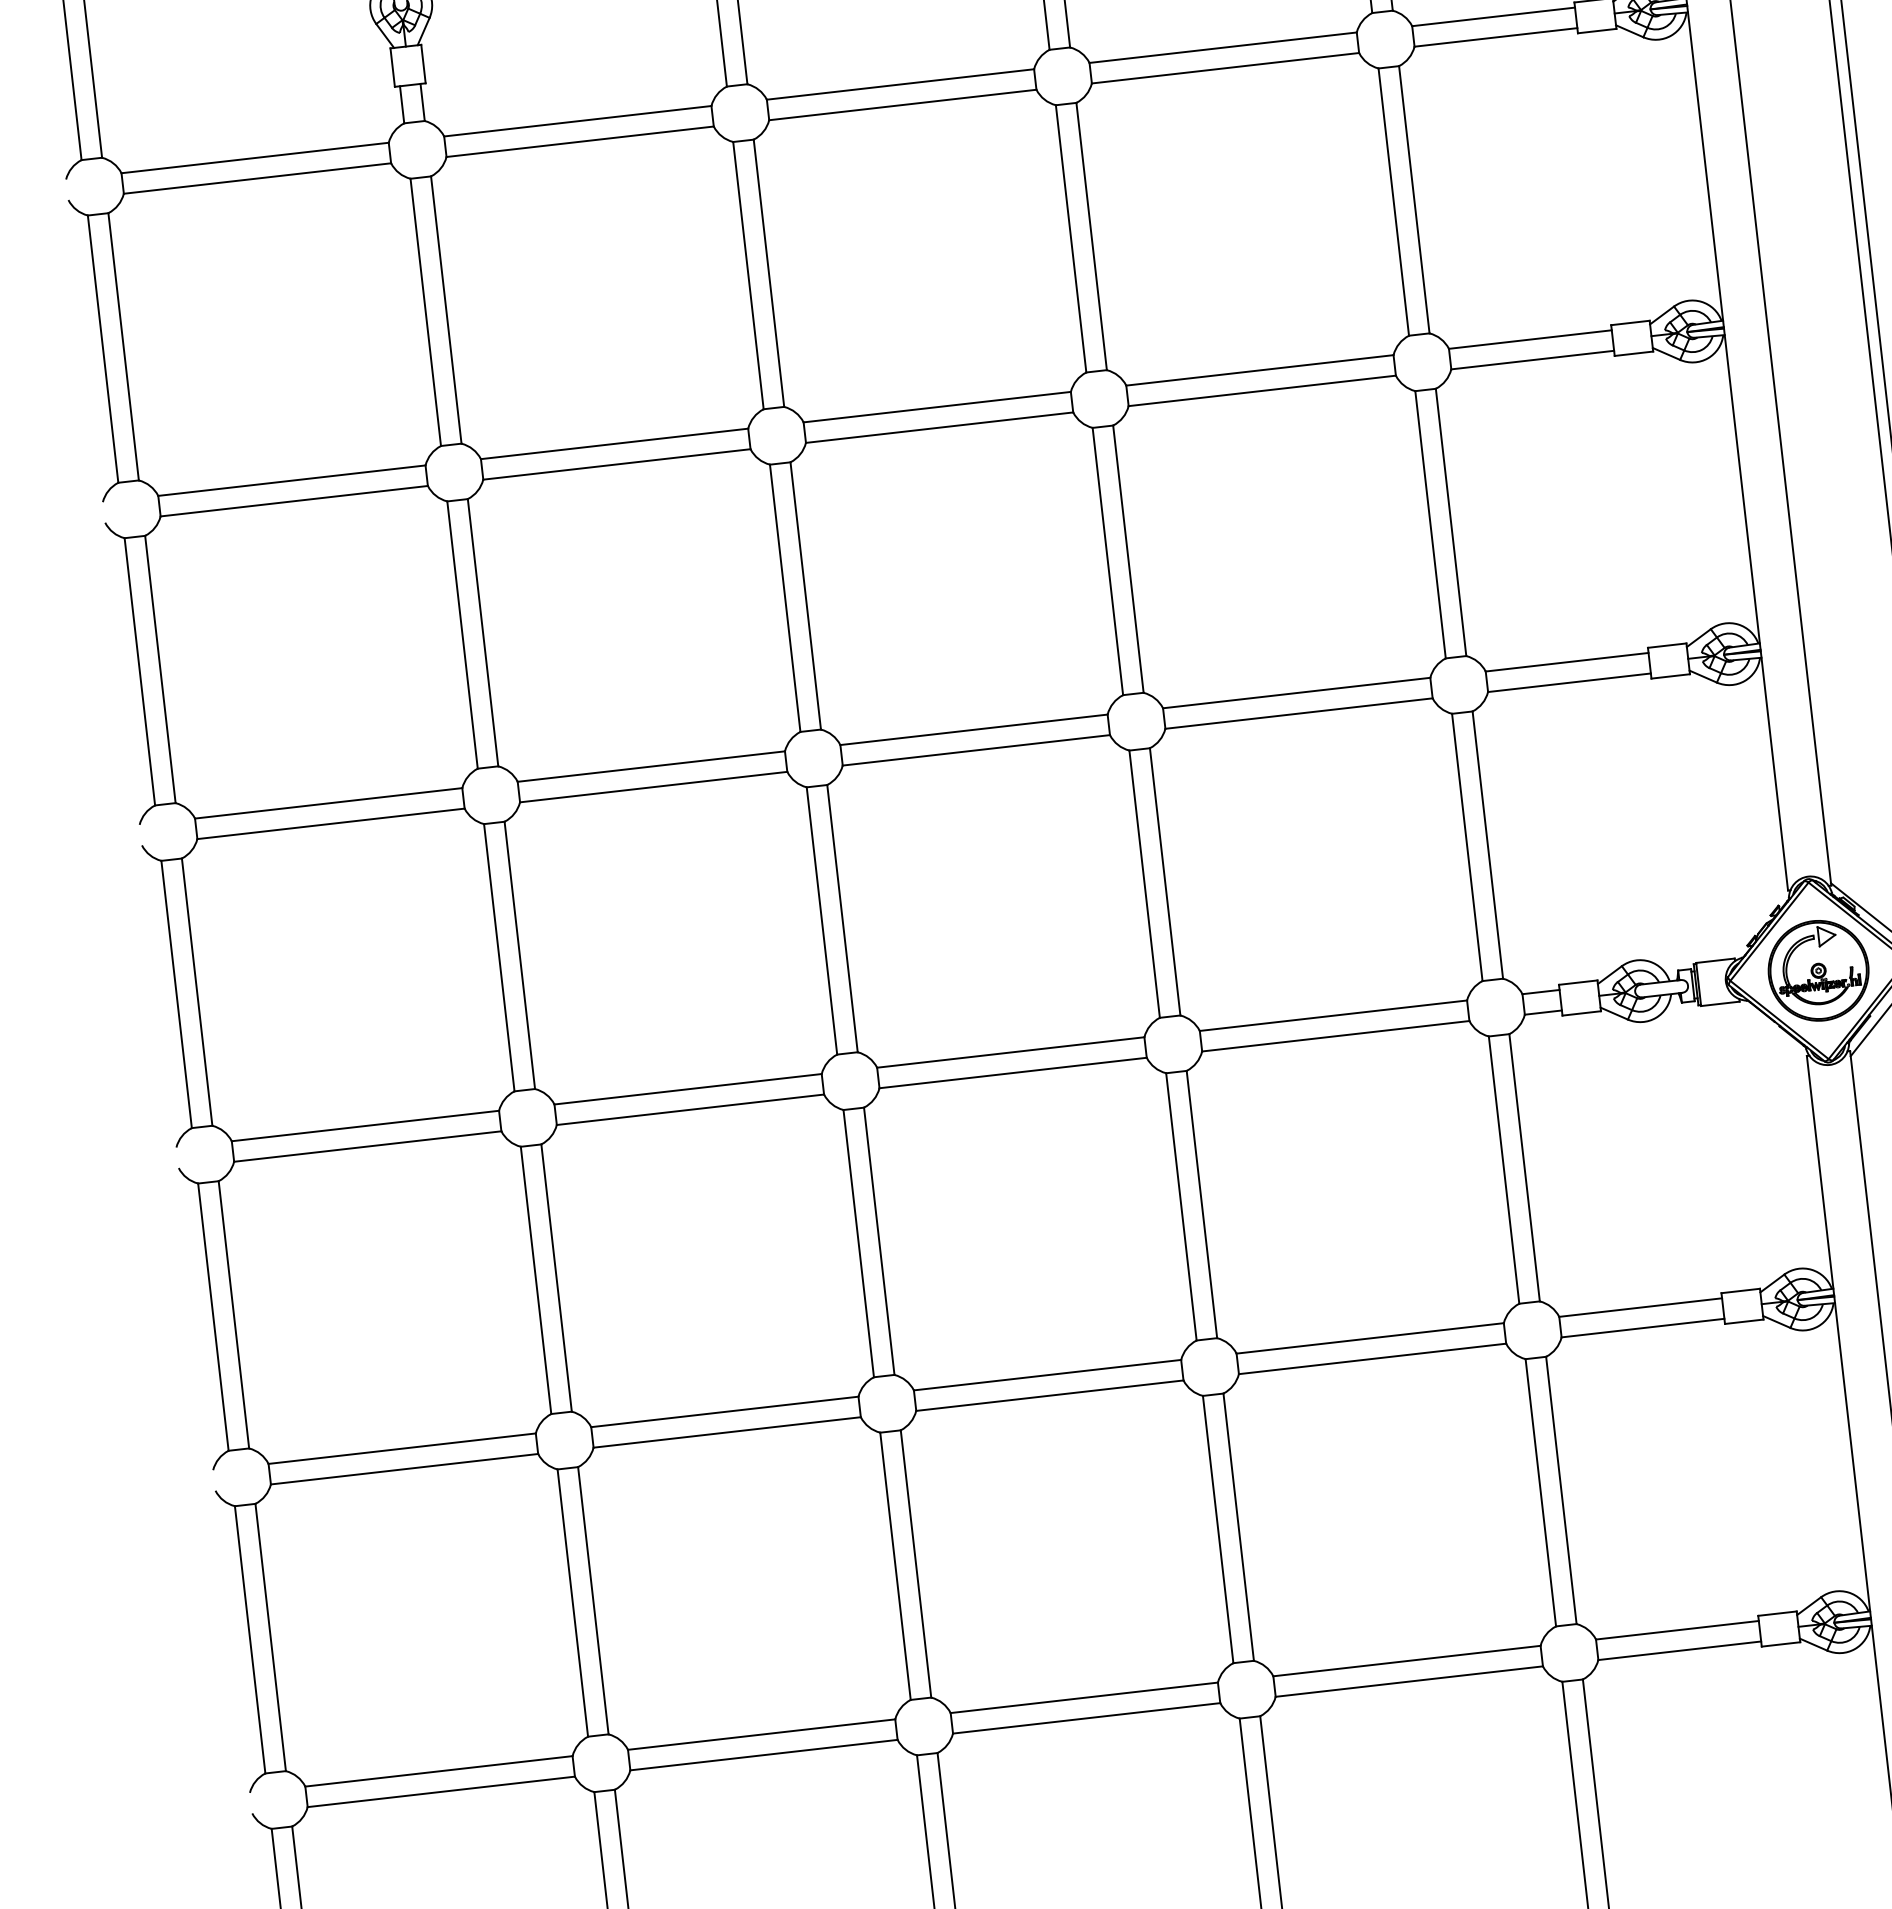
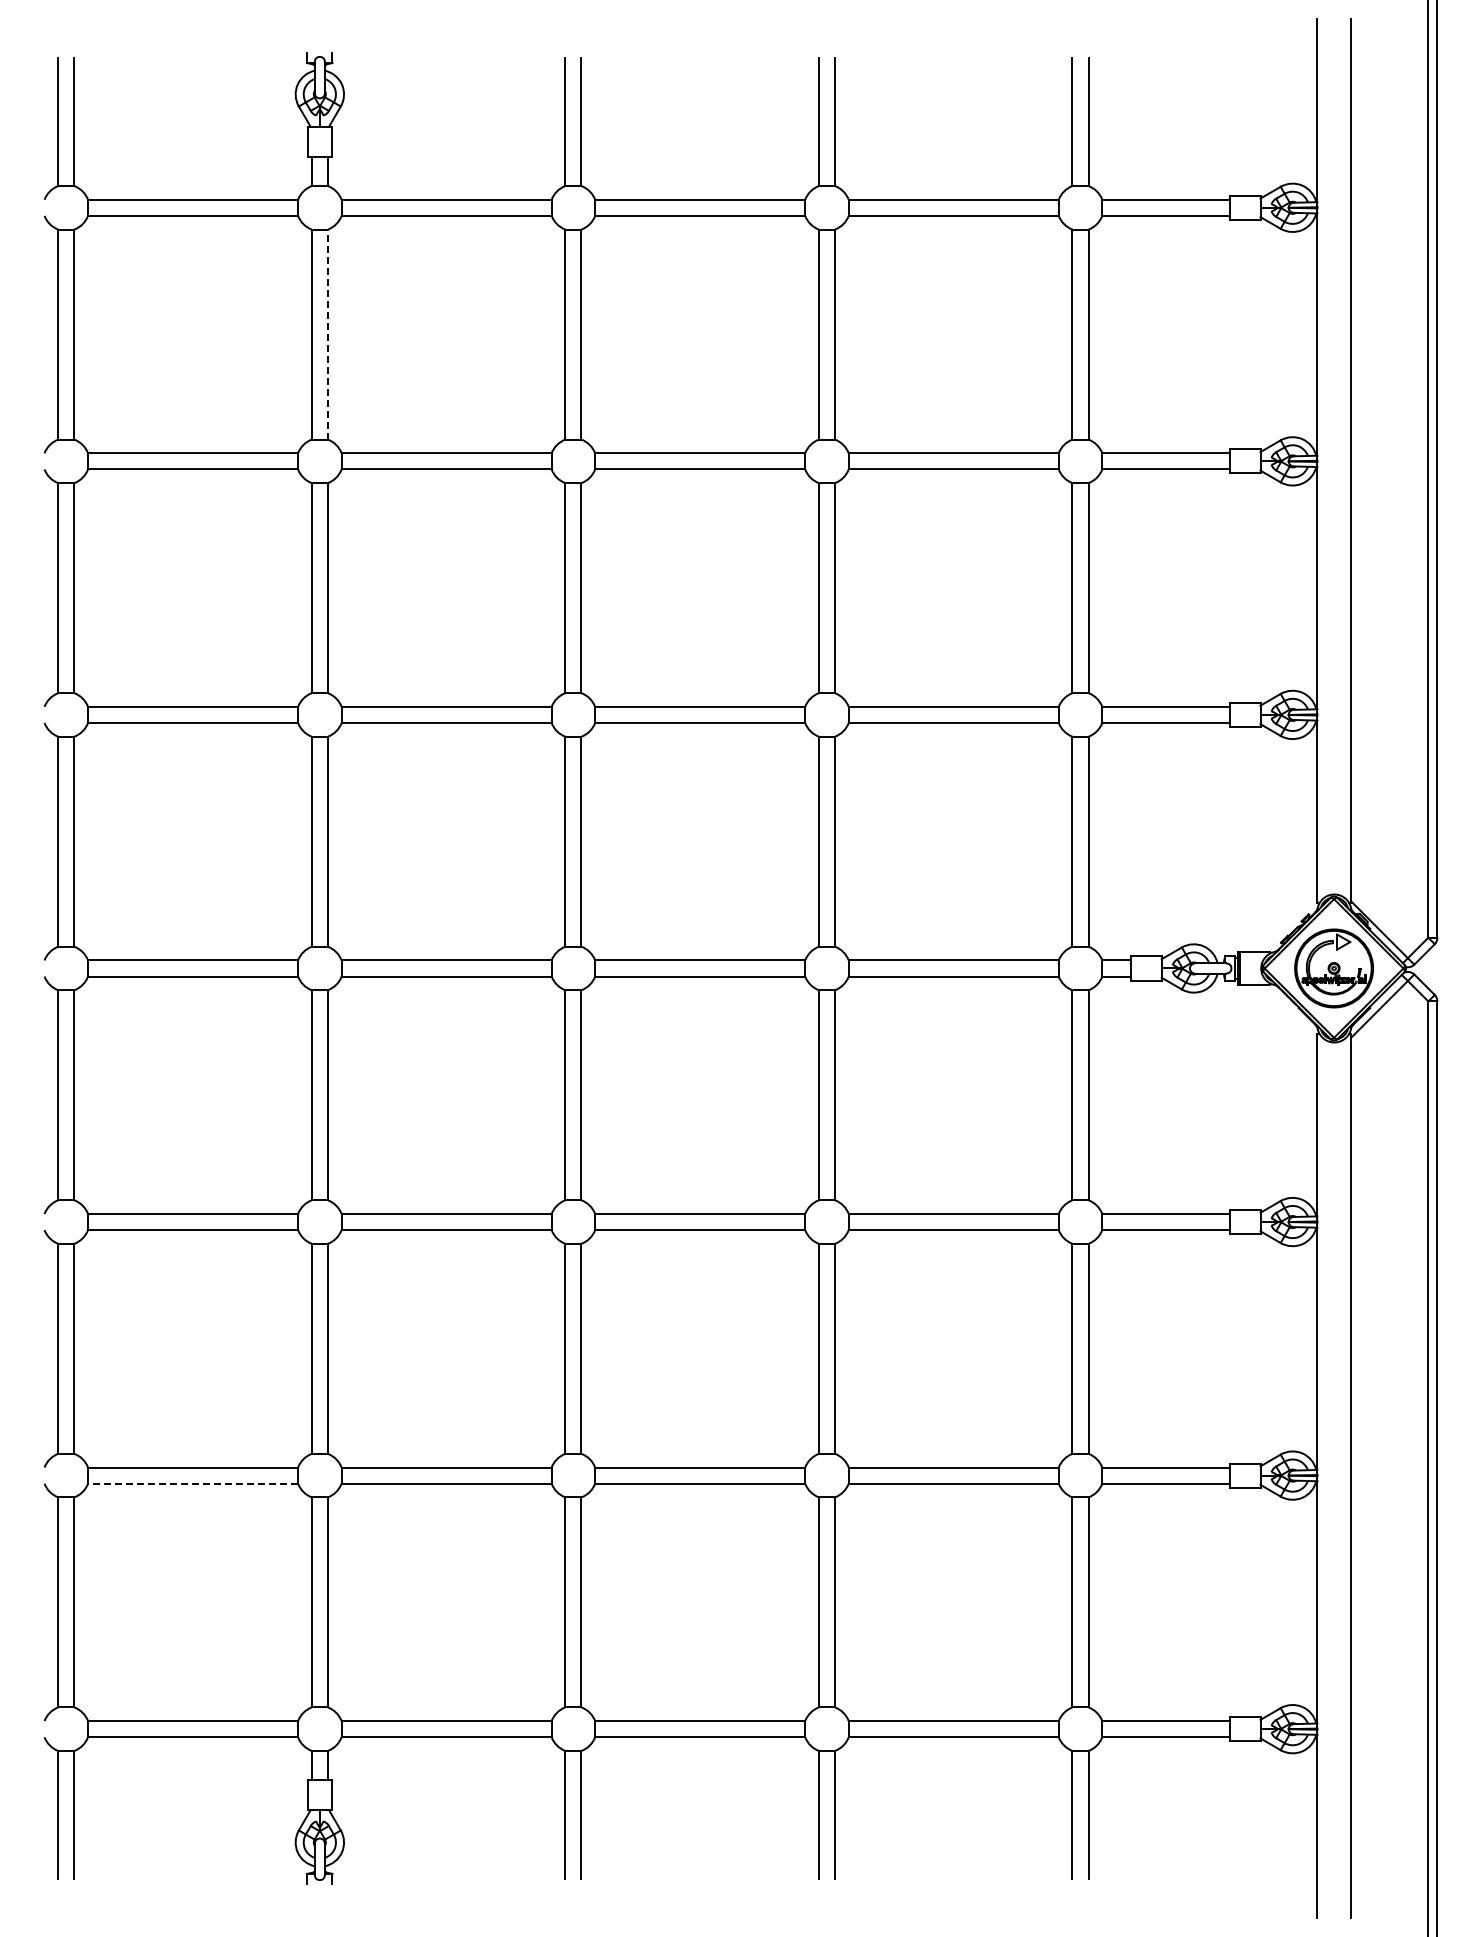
line: (445, 309) -> (327, 334), solid -> dashed
line: (440, 1791) -> (192, 1483), solid -> dashed

